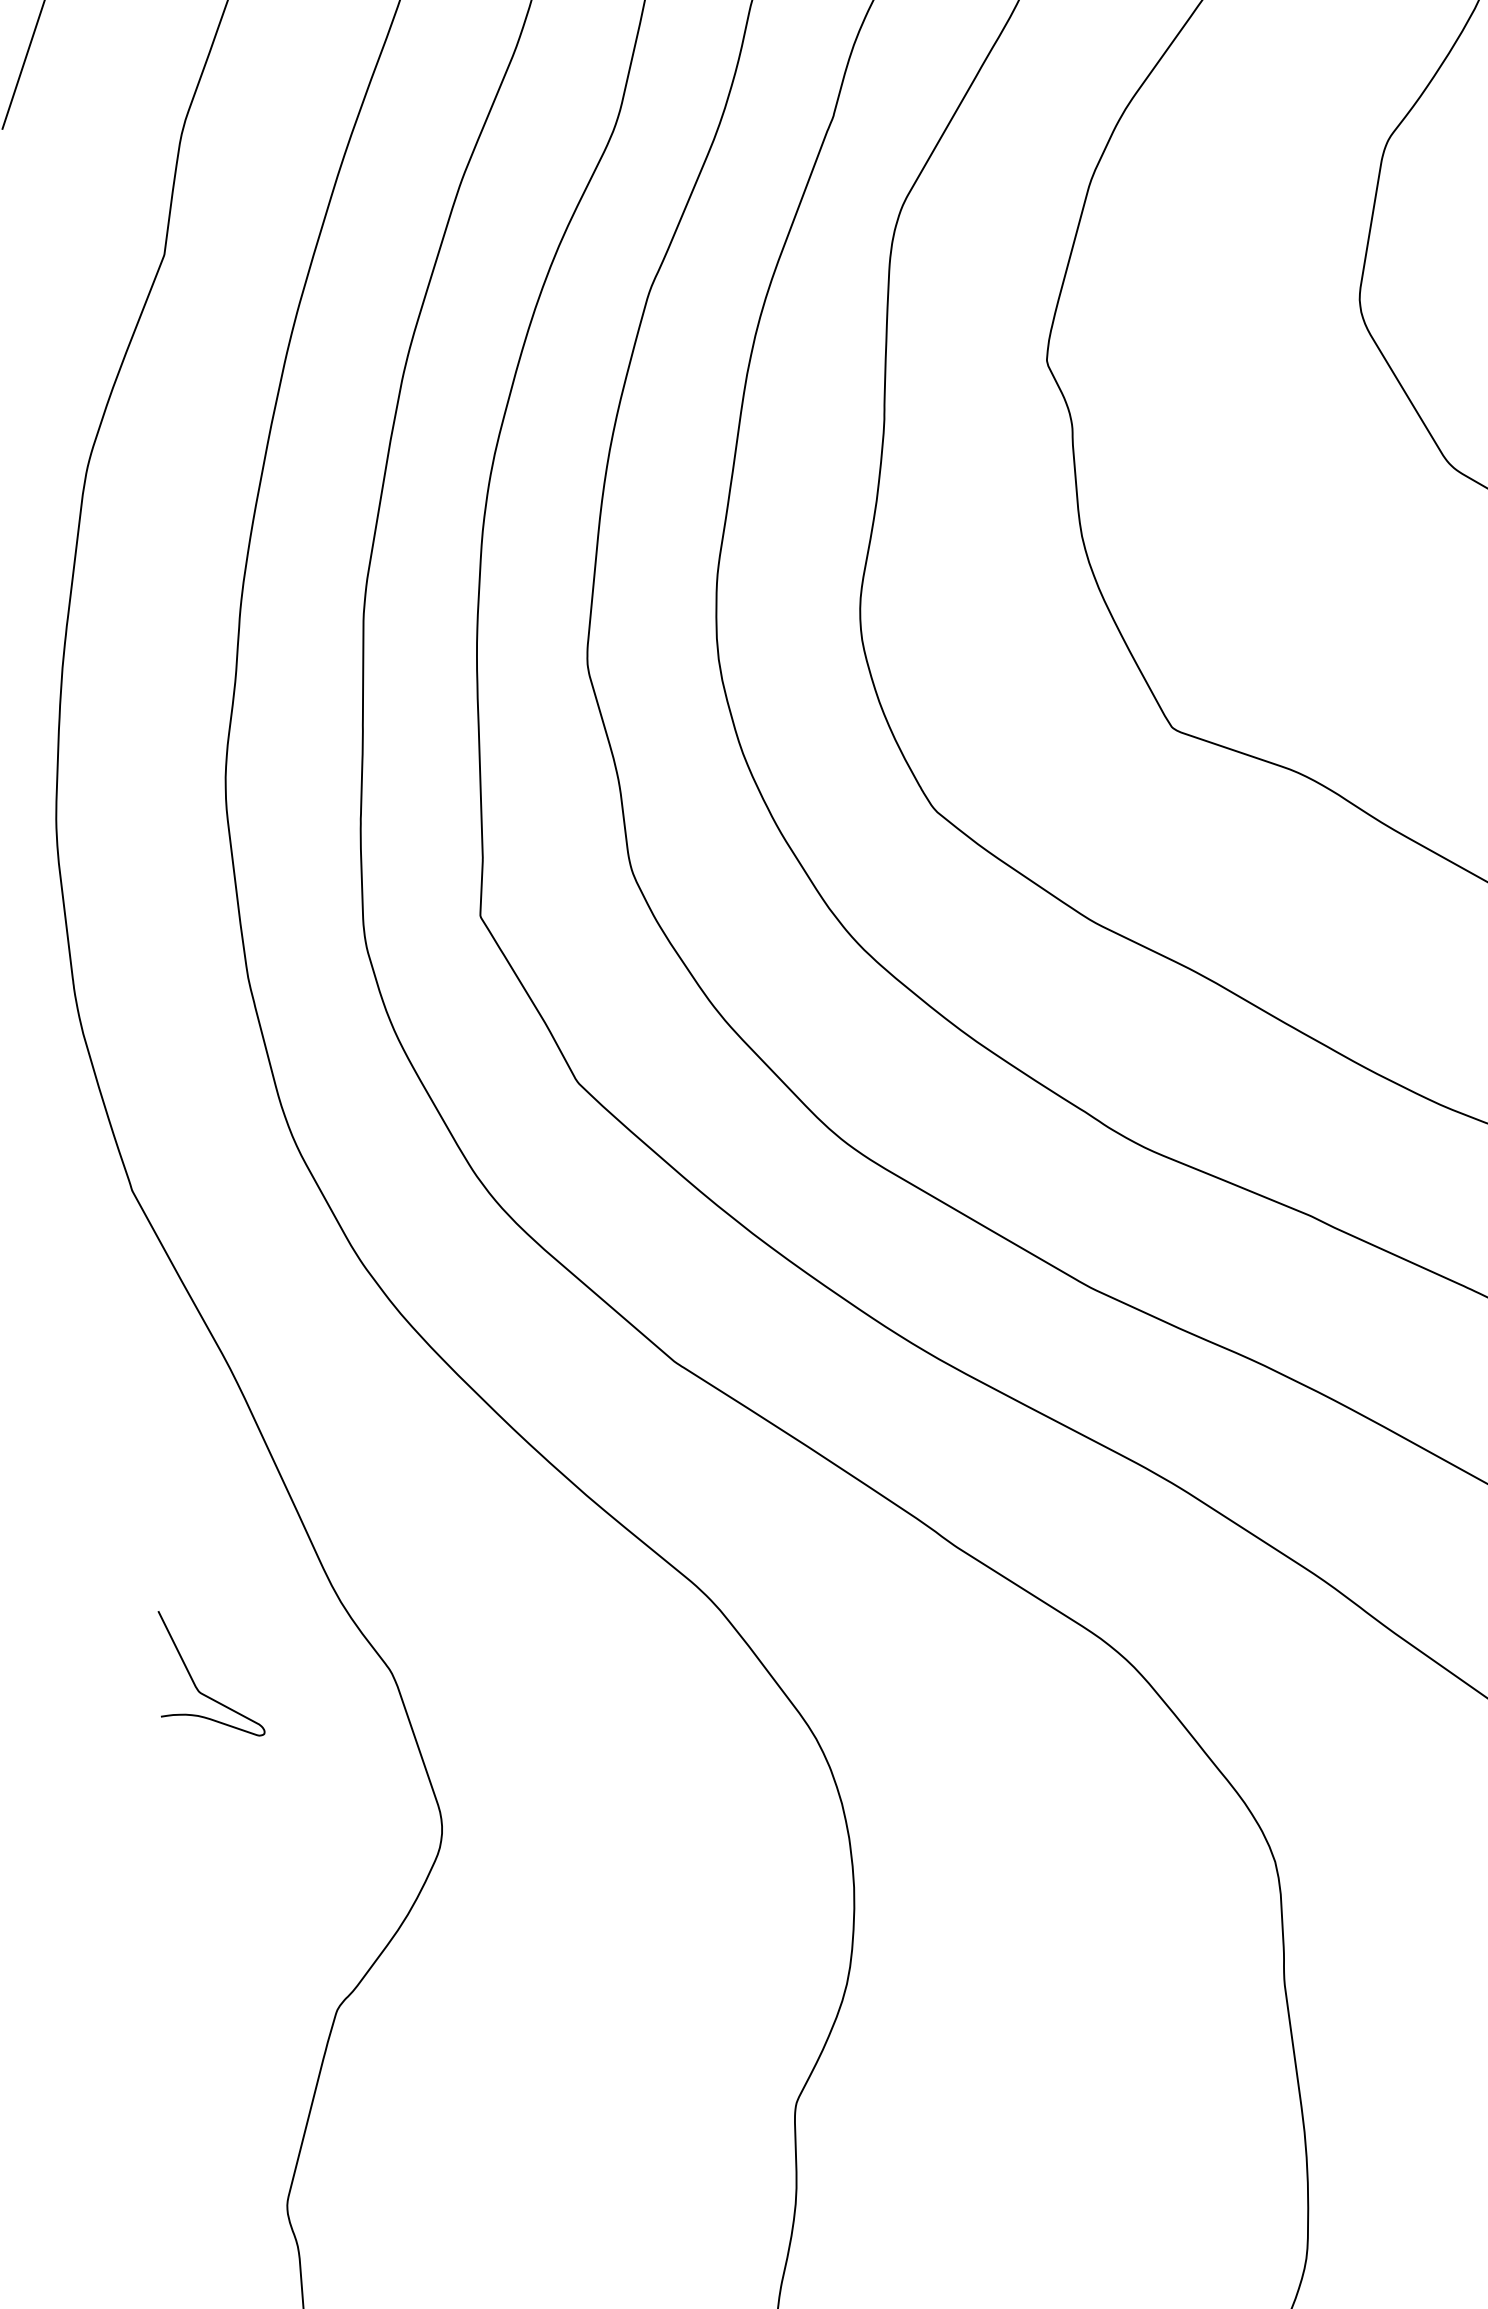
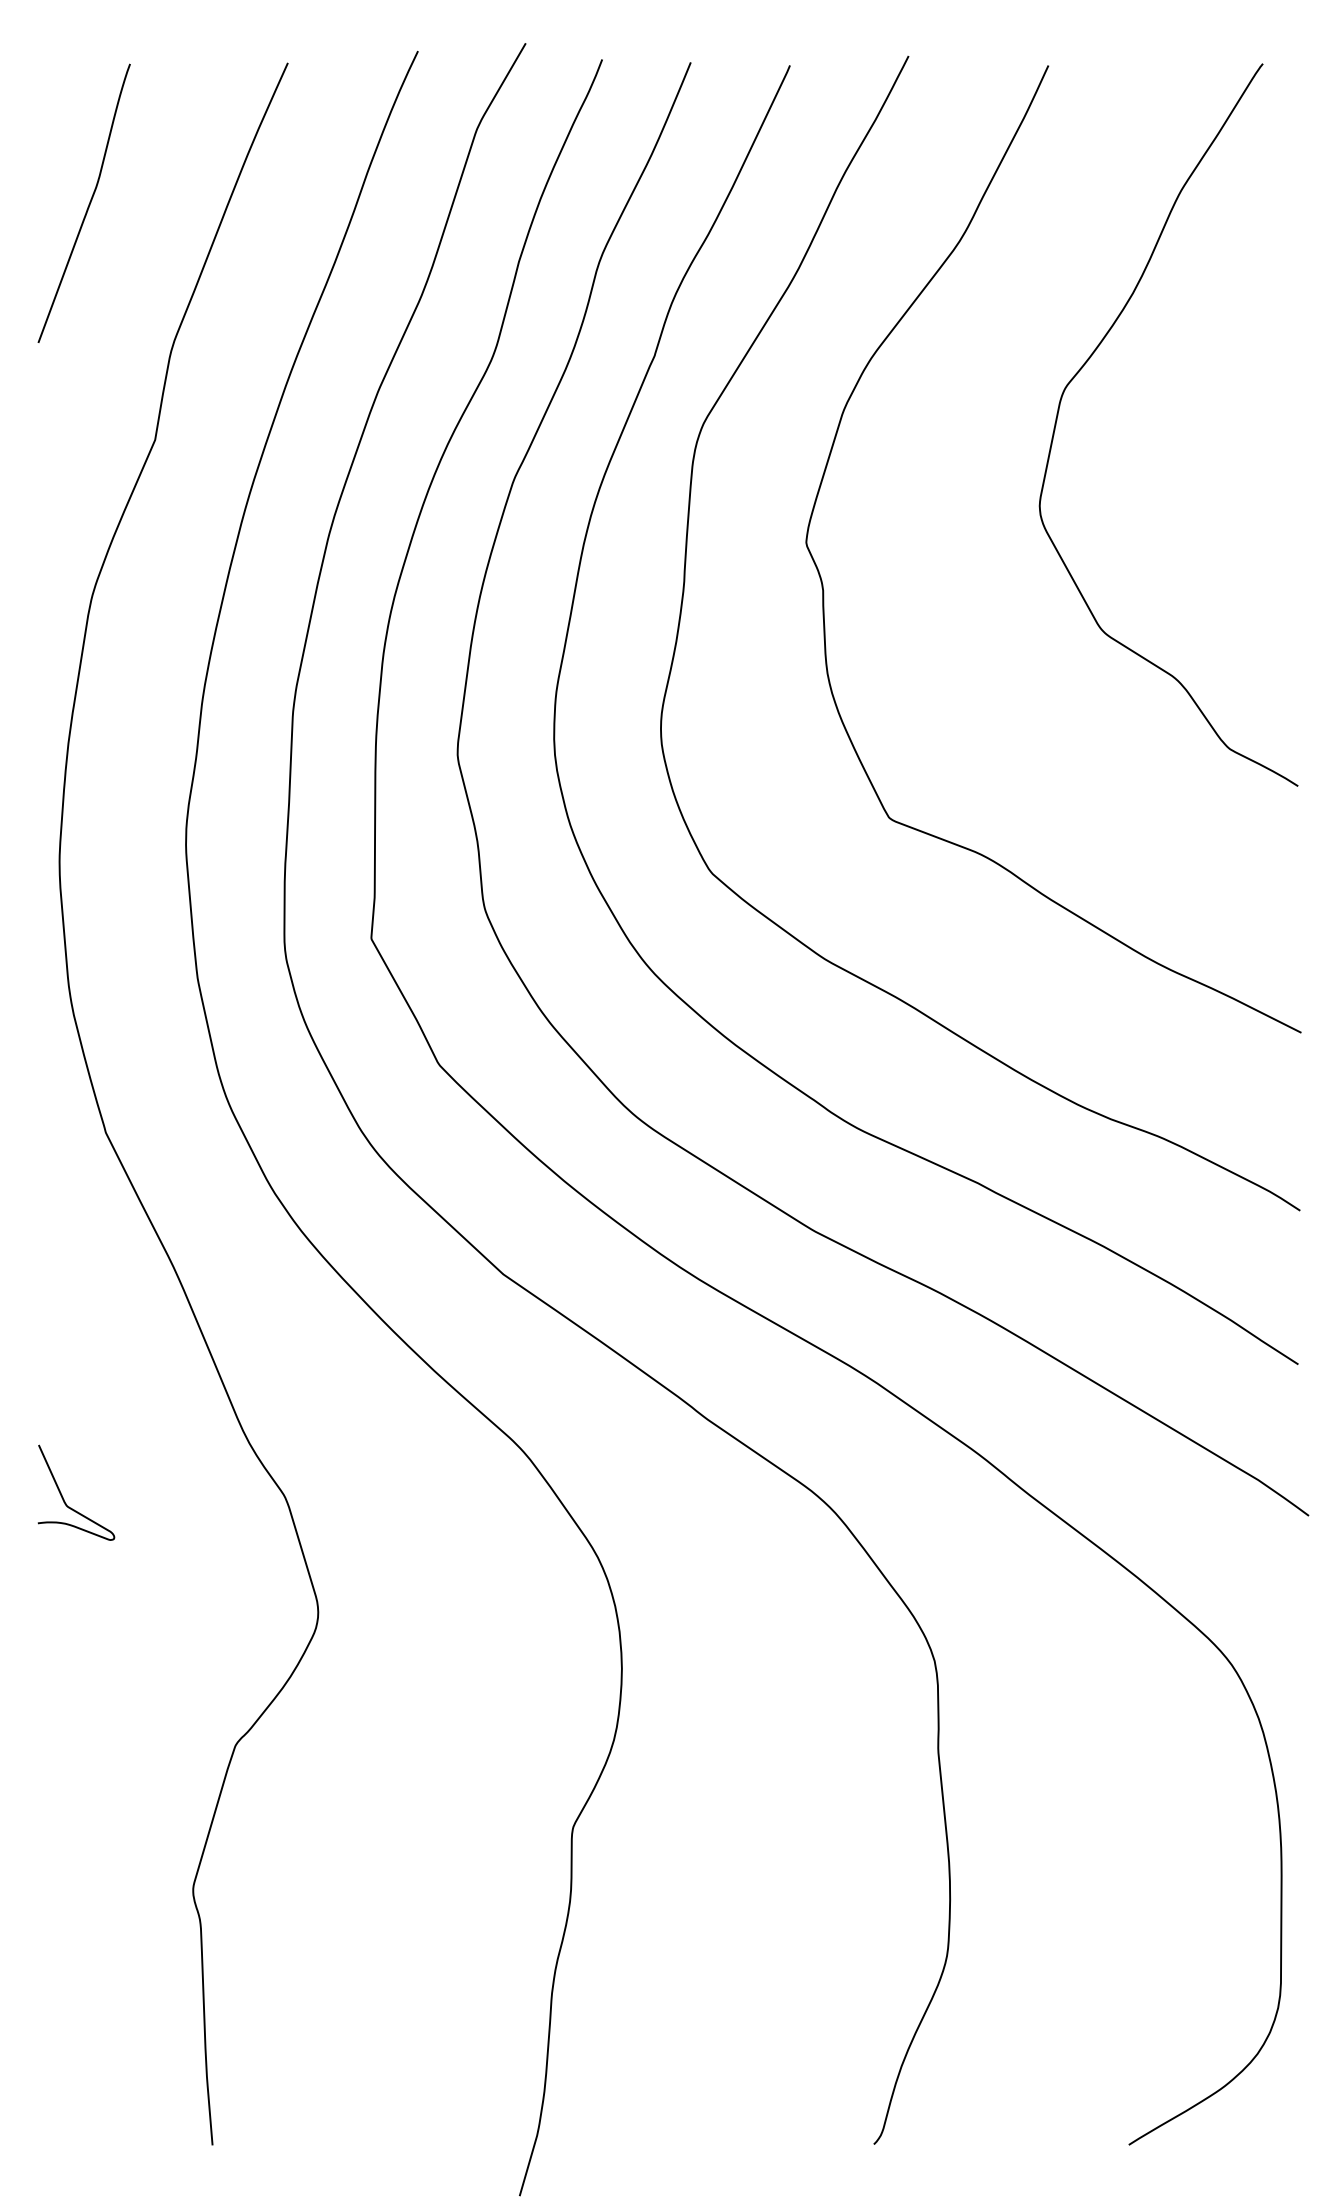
curve: (195, 1683) -> (64, 1499), moved

